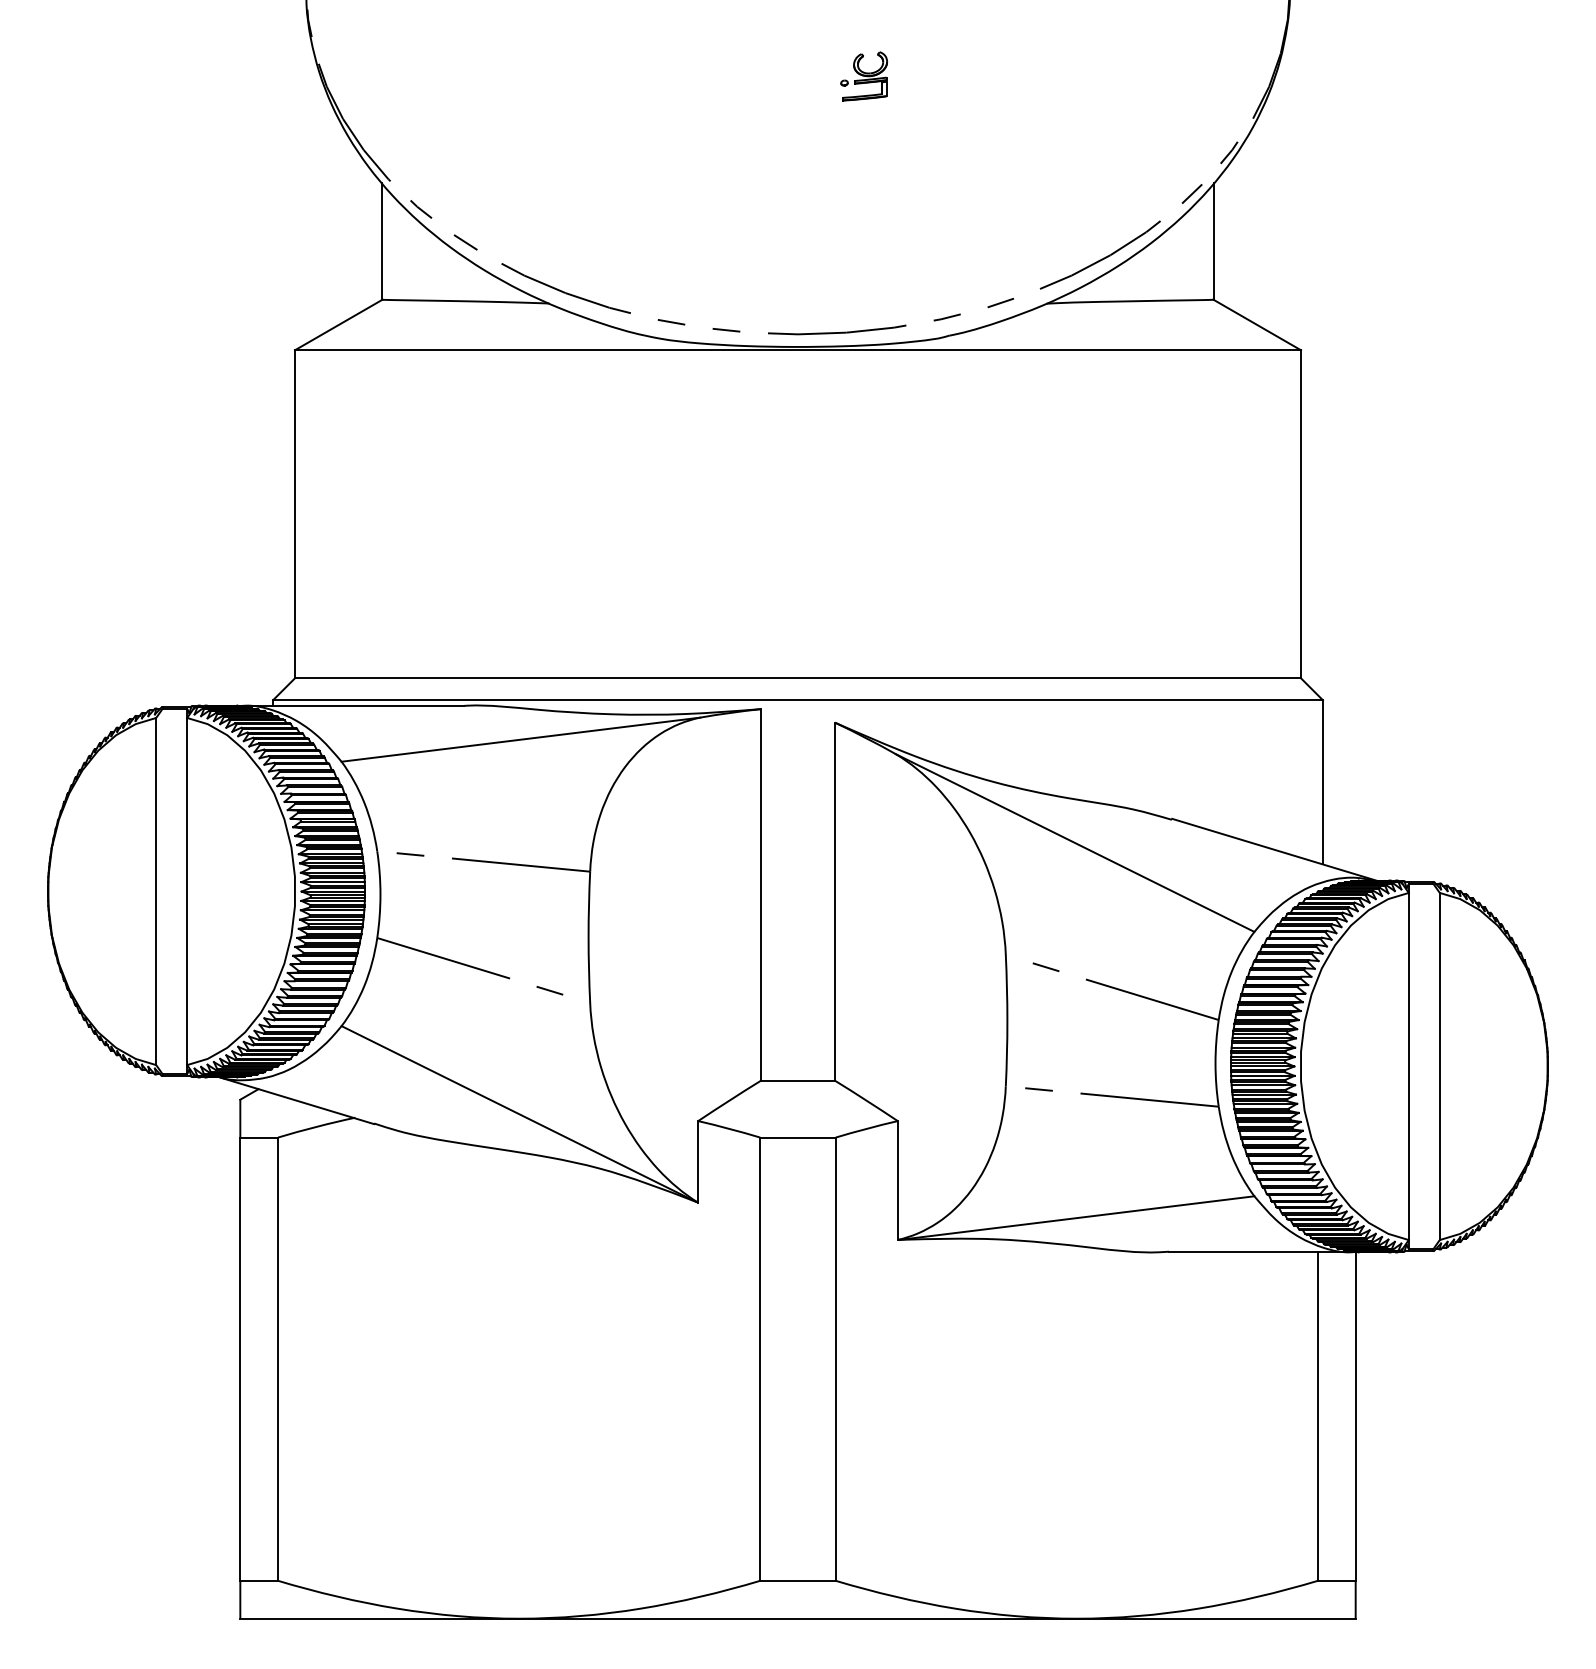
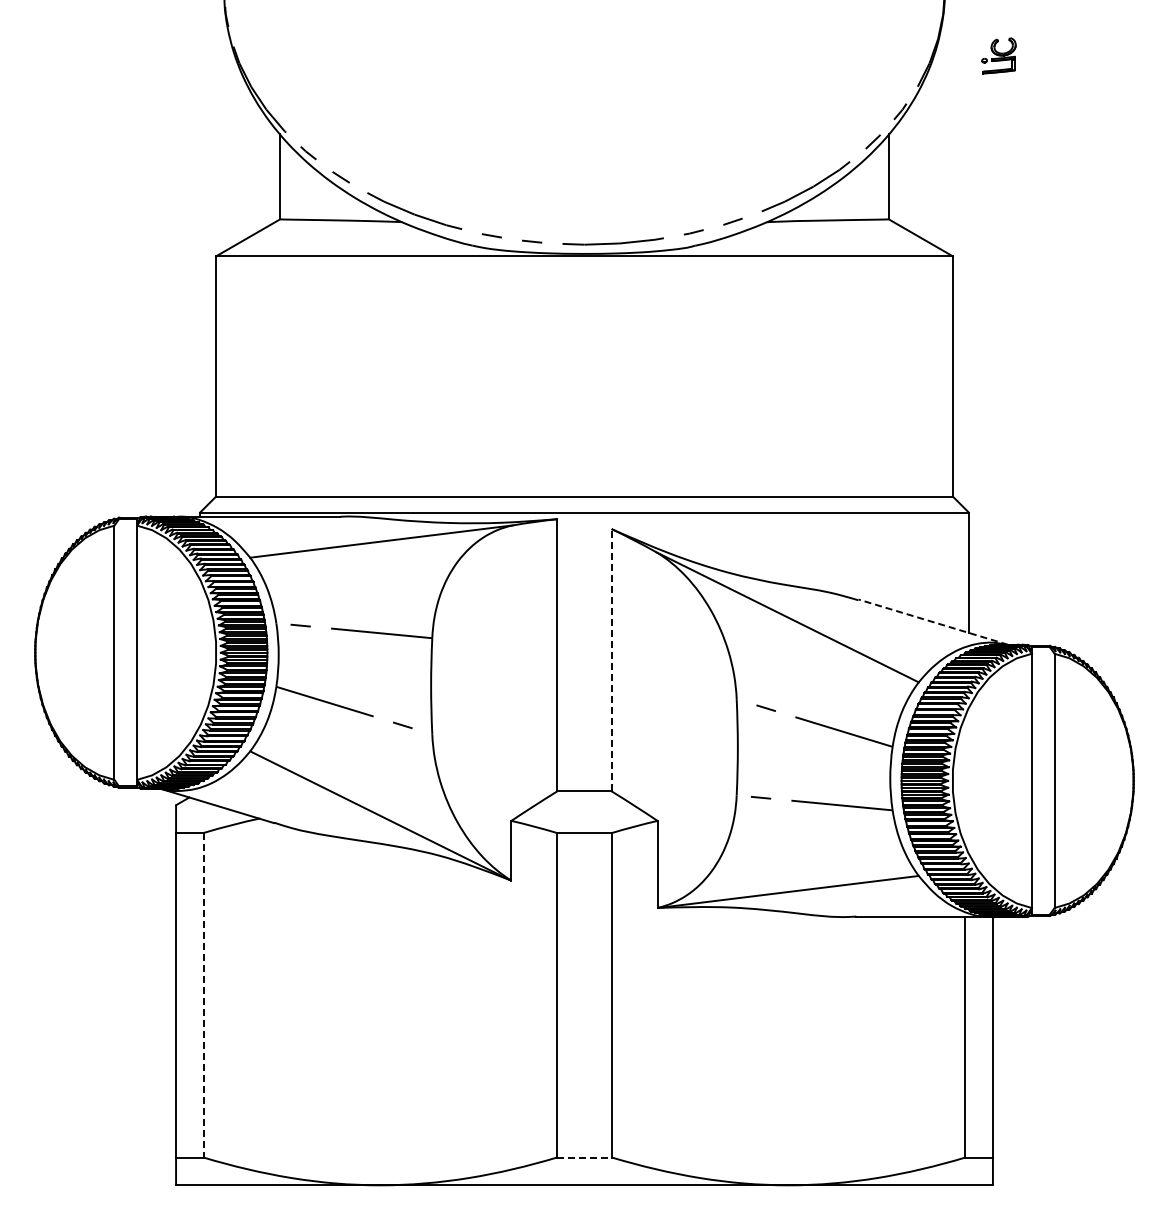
part: (863, 76) -> (998, 55), moved
line: (1273, 850) -> (932, 622), solid -> dashed
line: (834, 900) -> (611, 659), solid -> dashed
line: (277, 1359) -> (203, 995), solid -> dashed
line: (798, 1580) -> (584, 1157), solid -> dashed

